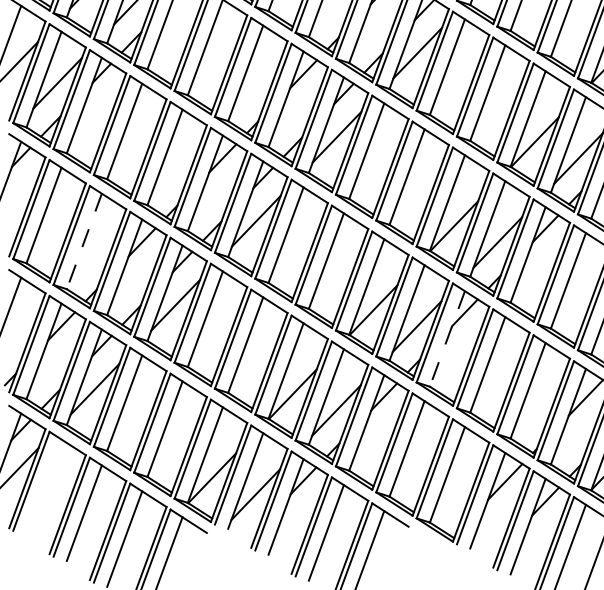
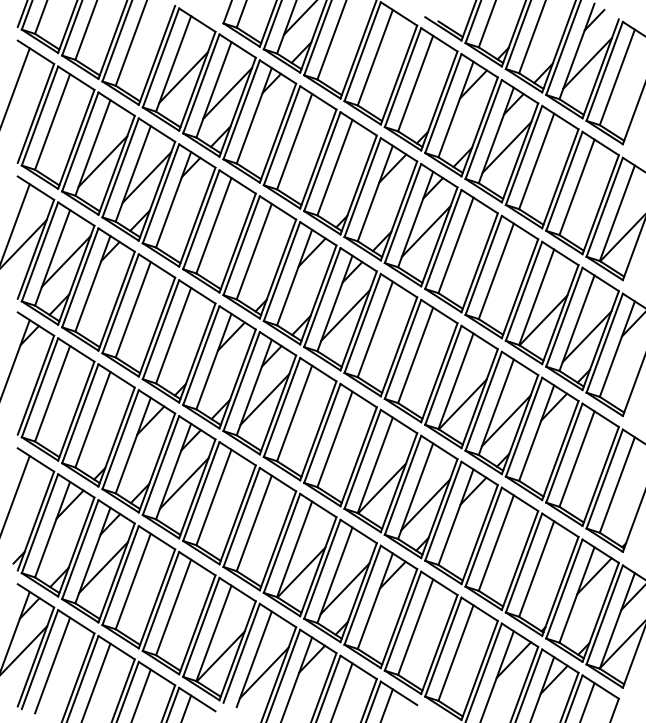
line: (83, 241) -> (92, 419), dashed -> solid
line: (446, 339) -> (455, 517), dashed -> solid
line: (43, 487) -> (52, 665), added

